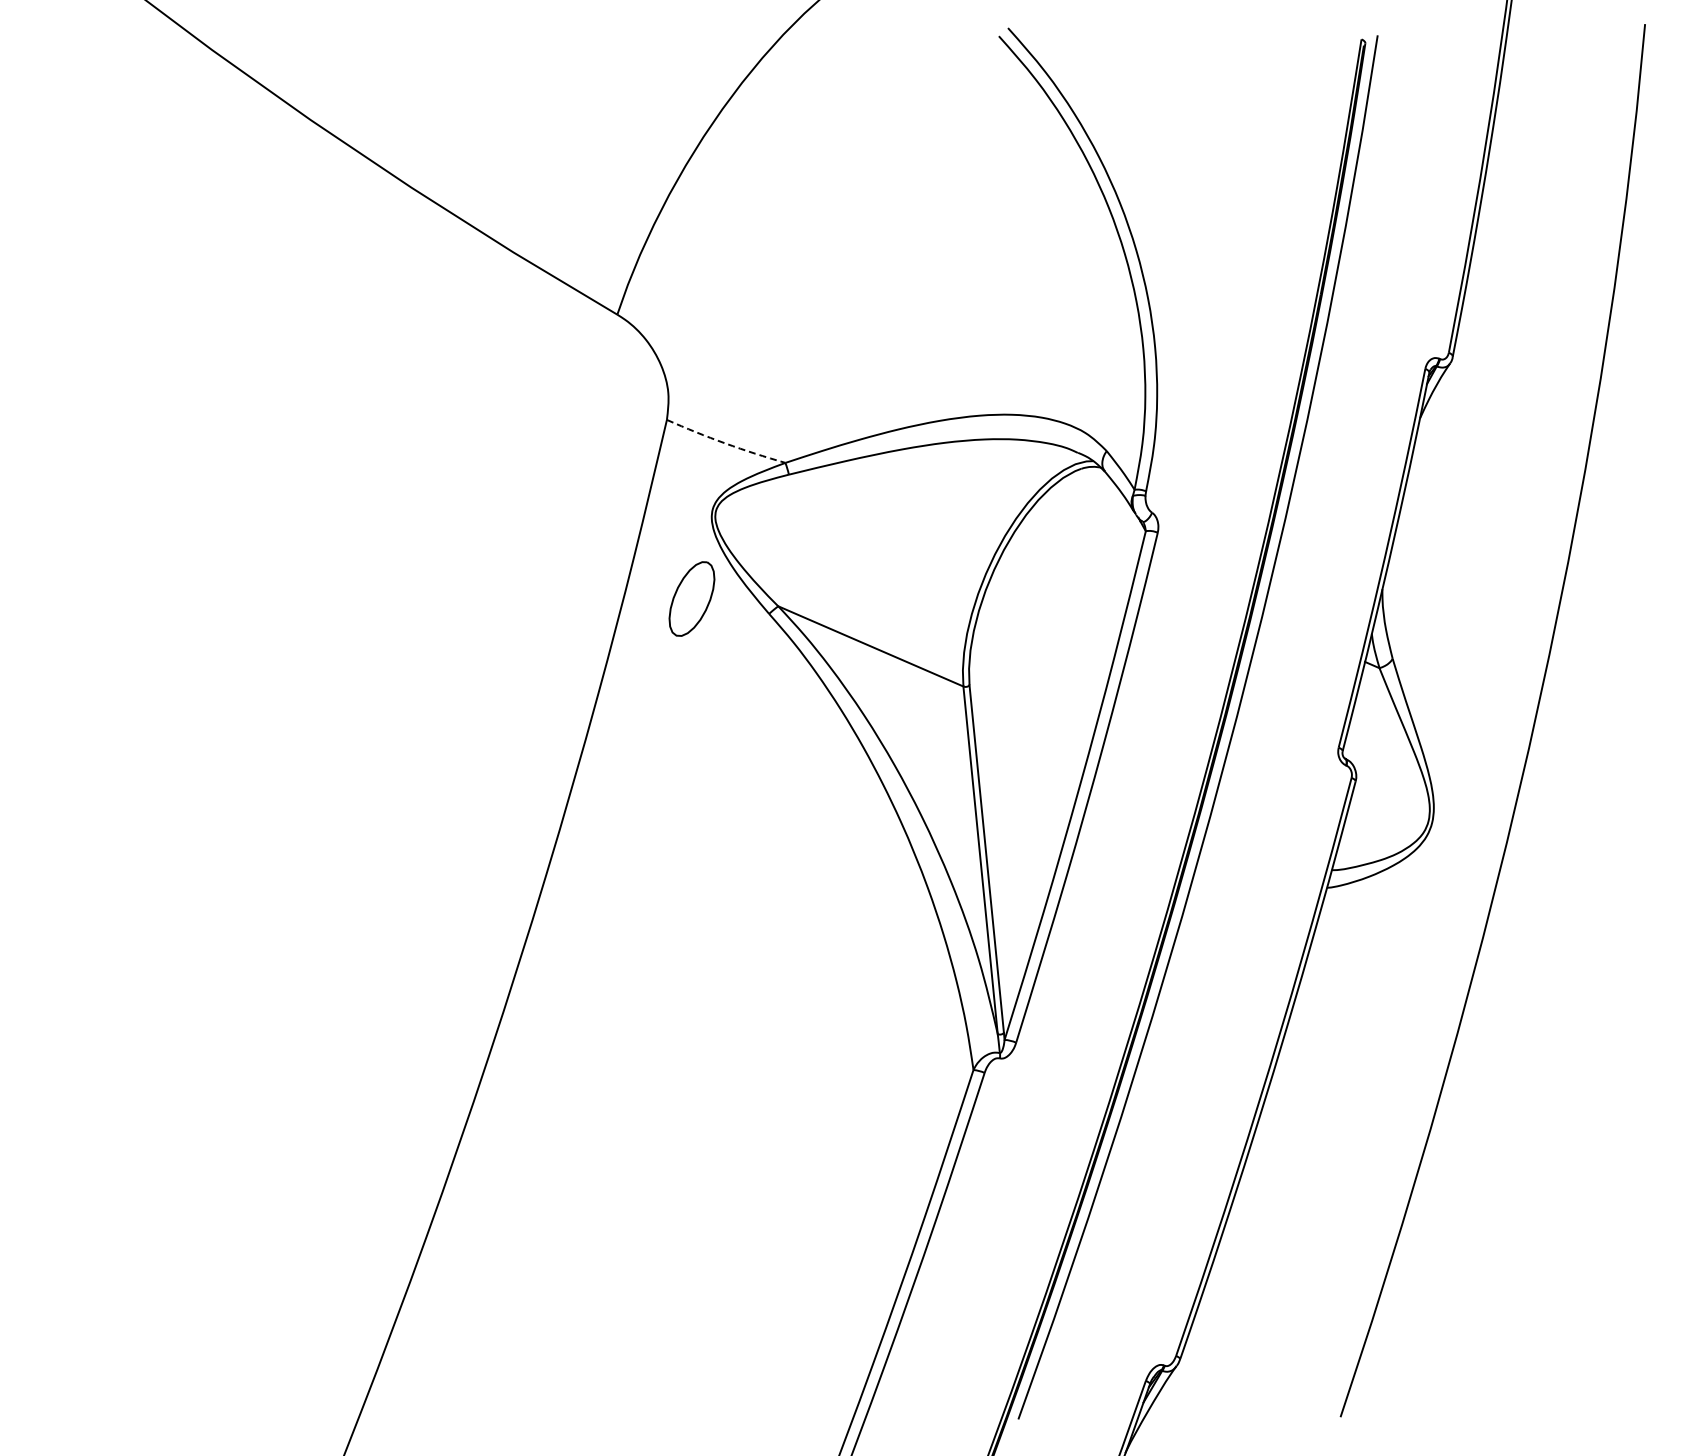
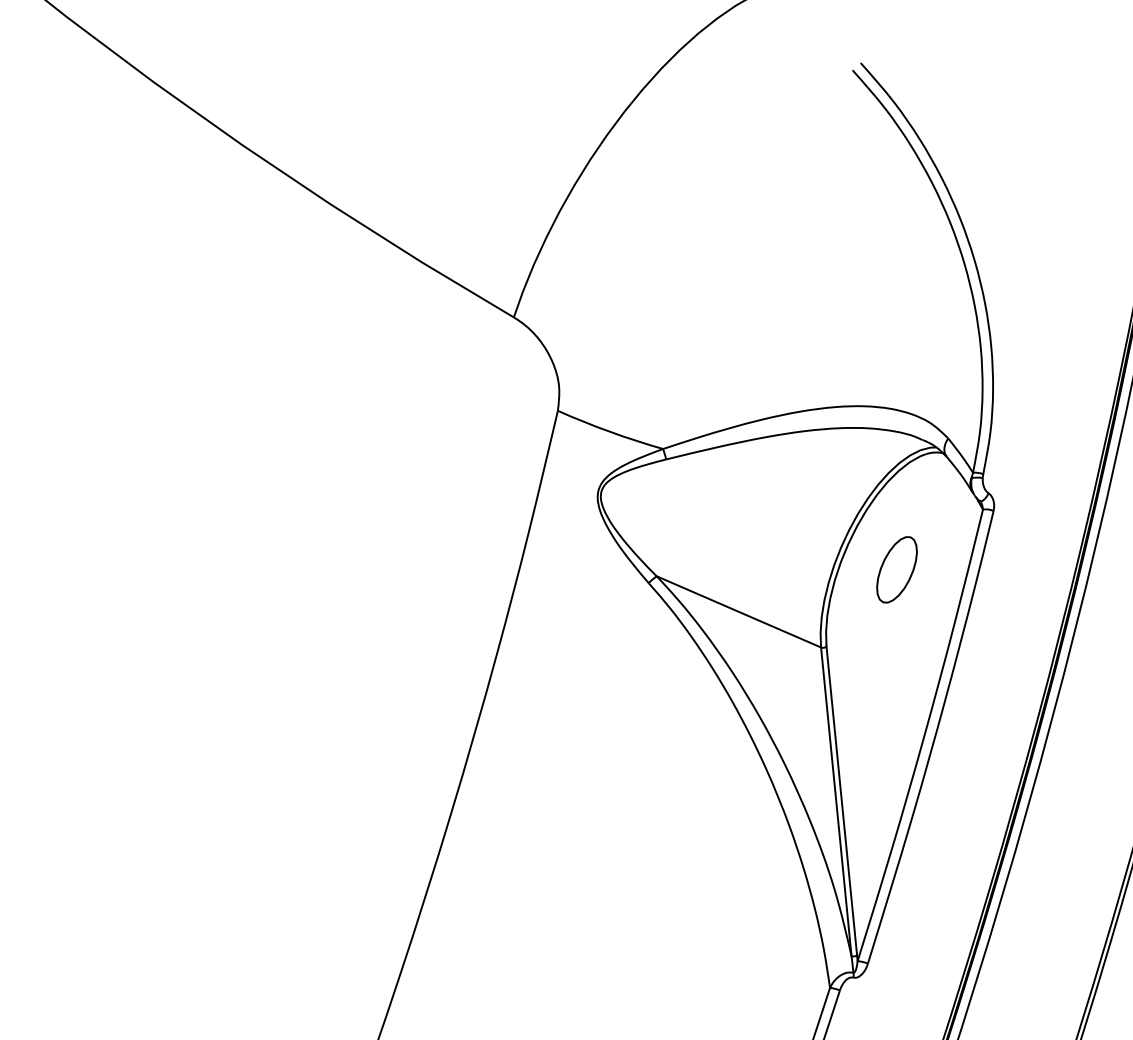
arc: (725, 443) -> (609, 431), dashed -> solid
part: (691, 598) -> (896, 569), moved

